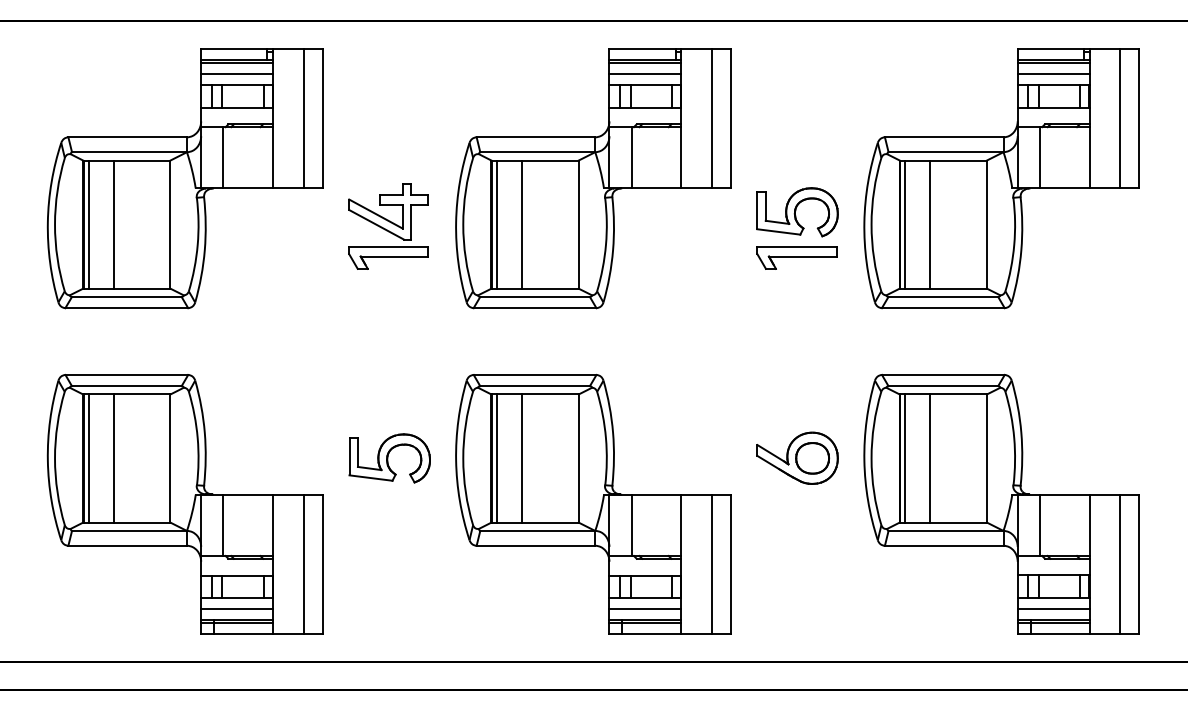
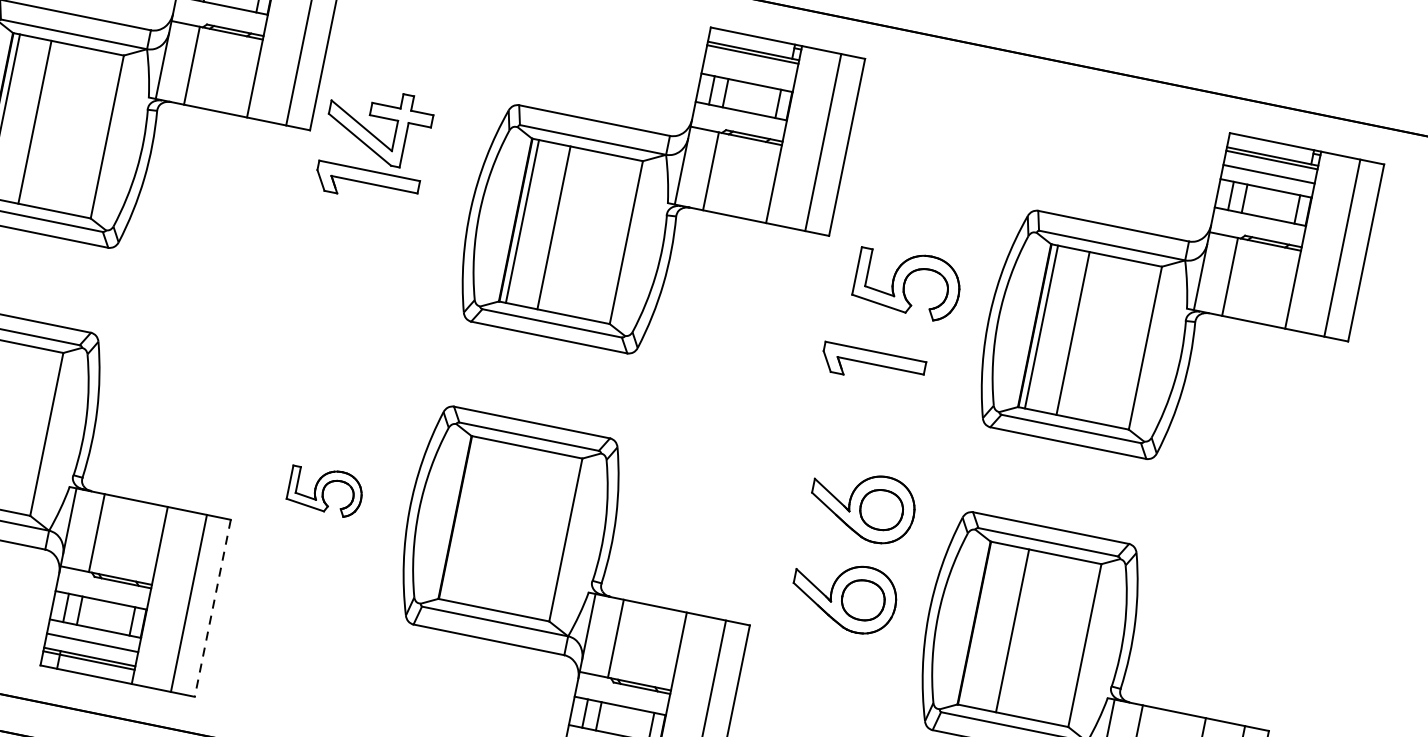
line: (645, 74) -> (750, 69), removed
part: (388, 226) -> (374, 144), moved
part: (796, 257) -> (872, 365), moved
part: (797, 386) -> (862, 505), added
part: (389, 458) -> (325, 491), size x0.7
line: (497, 458) -> (462, 518), removed
line: (521, 458) -> (493, 525), removed
line: (905, 458) -> (981, 624), removed
line: (322, 564) -> (212, 608), solid -> dashed

